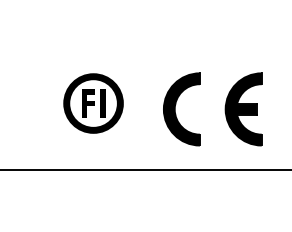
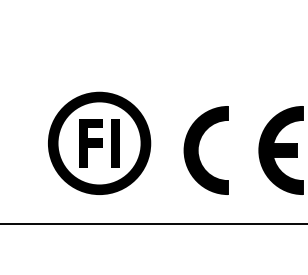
part: (93, 103) -> (99, 143), size x1.43

